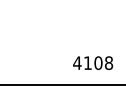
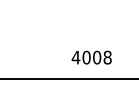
text: (87, 63) -> (86, 57), 4108 -> 4008

